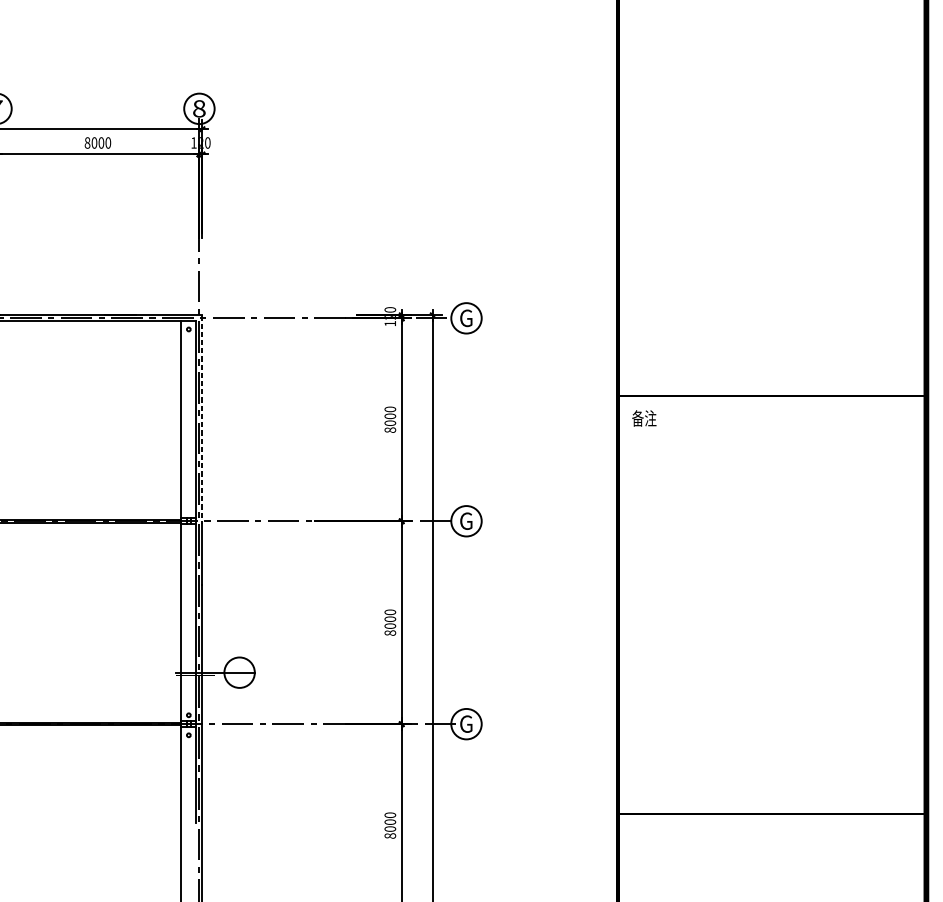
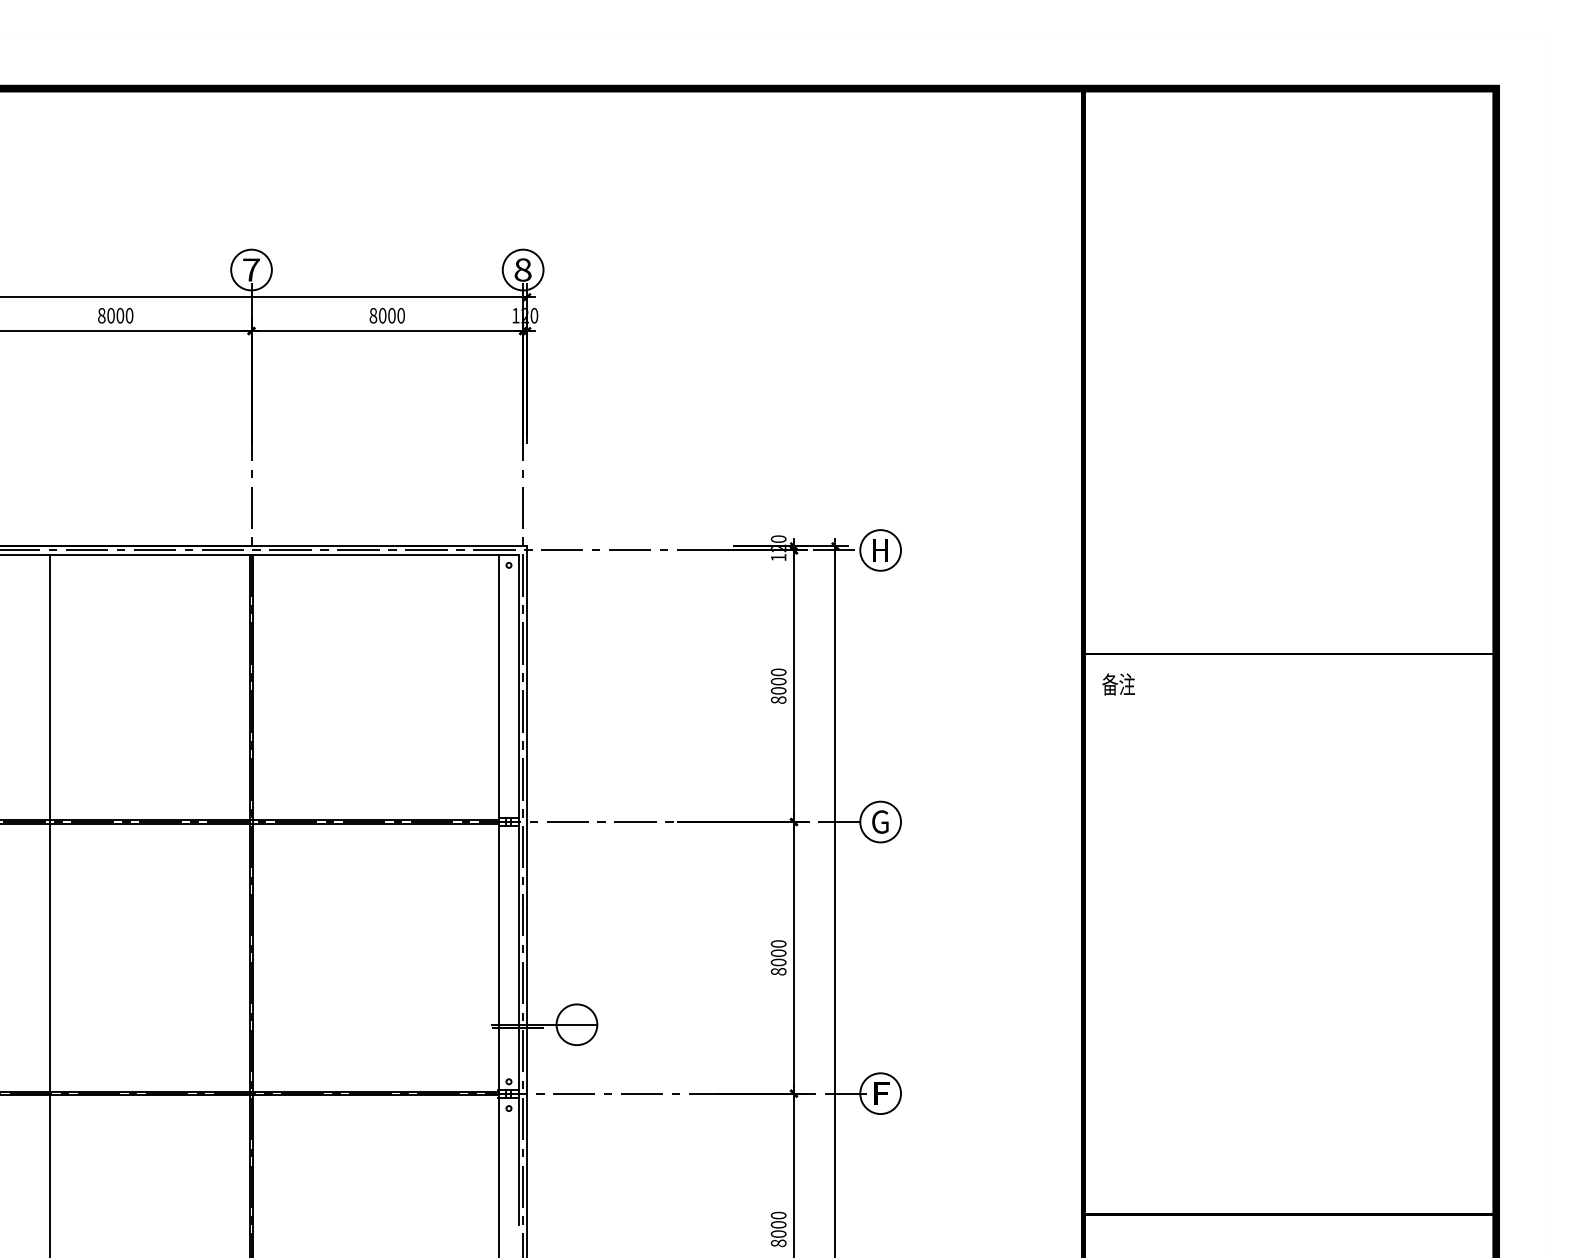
text: (466, 318) -> (880, 550), G -> H
line: (202, 419) -> (527, 686), dashed -> solid
text: (466, 724) -> (880, 1093), G -> F

